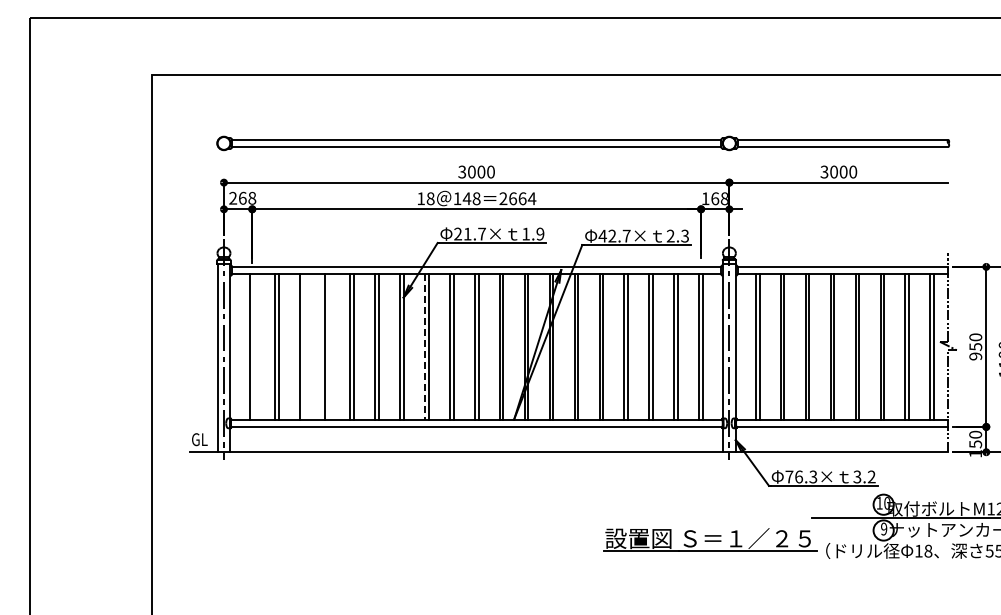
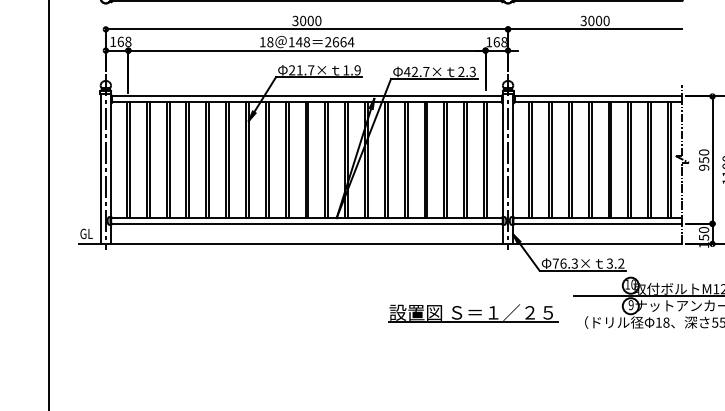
text: (233, 197) -> (113, 41), 268 -> 168
line: (254, 346) -> (130, 159), added
line: (303, 346) -> (169, 159), added
line: (328, 346) -> (189, 159), added
line: (424, 346) -> (265, 159), dashed -> solid
part: (710, 539) -> (473, 313), moved

